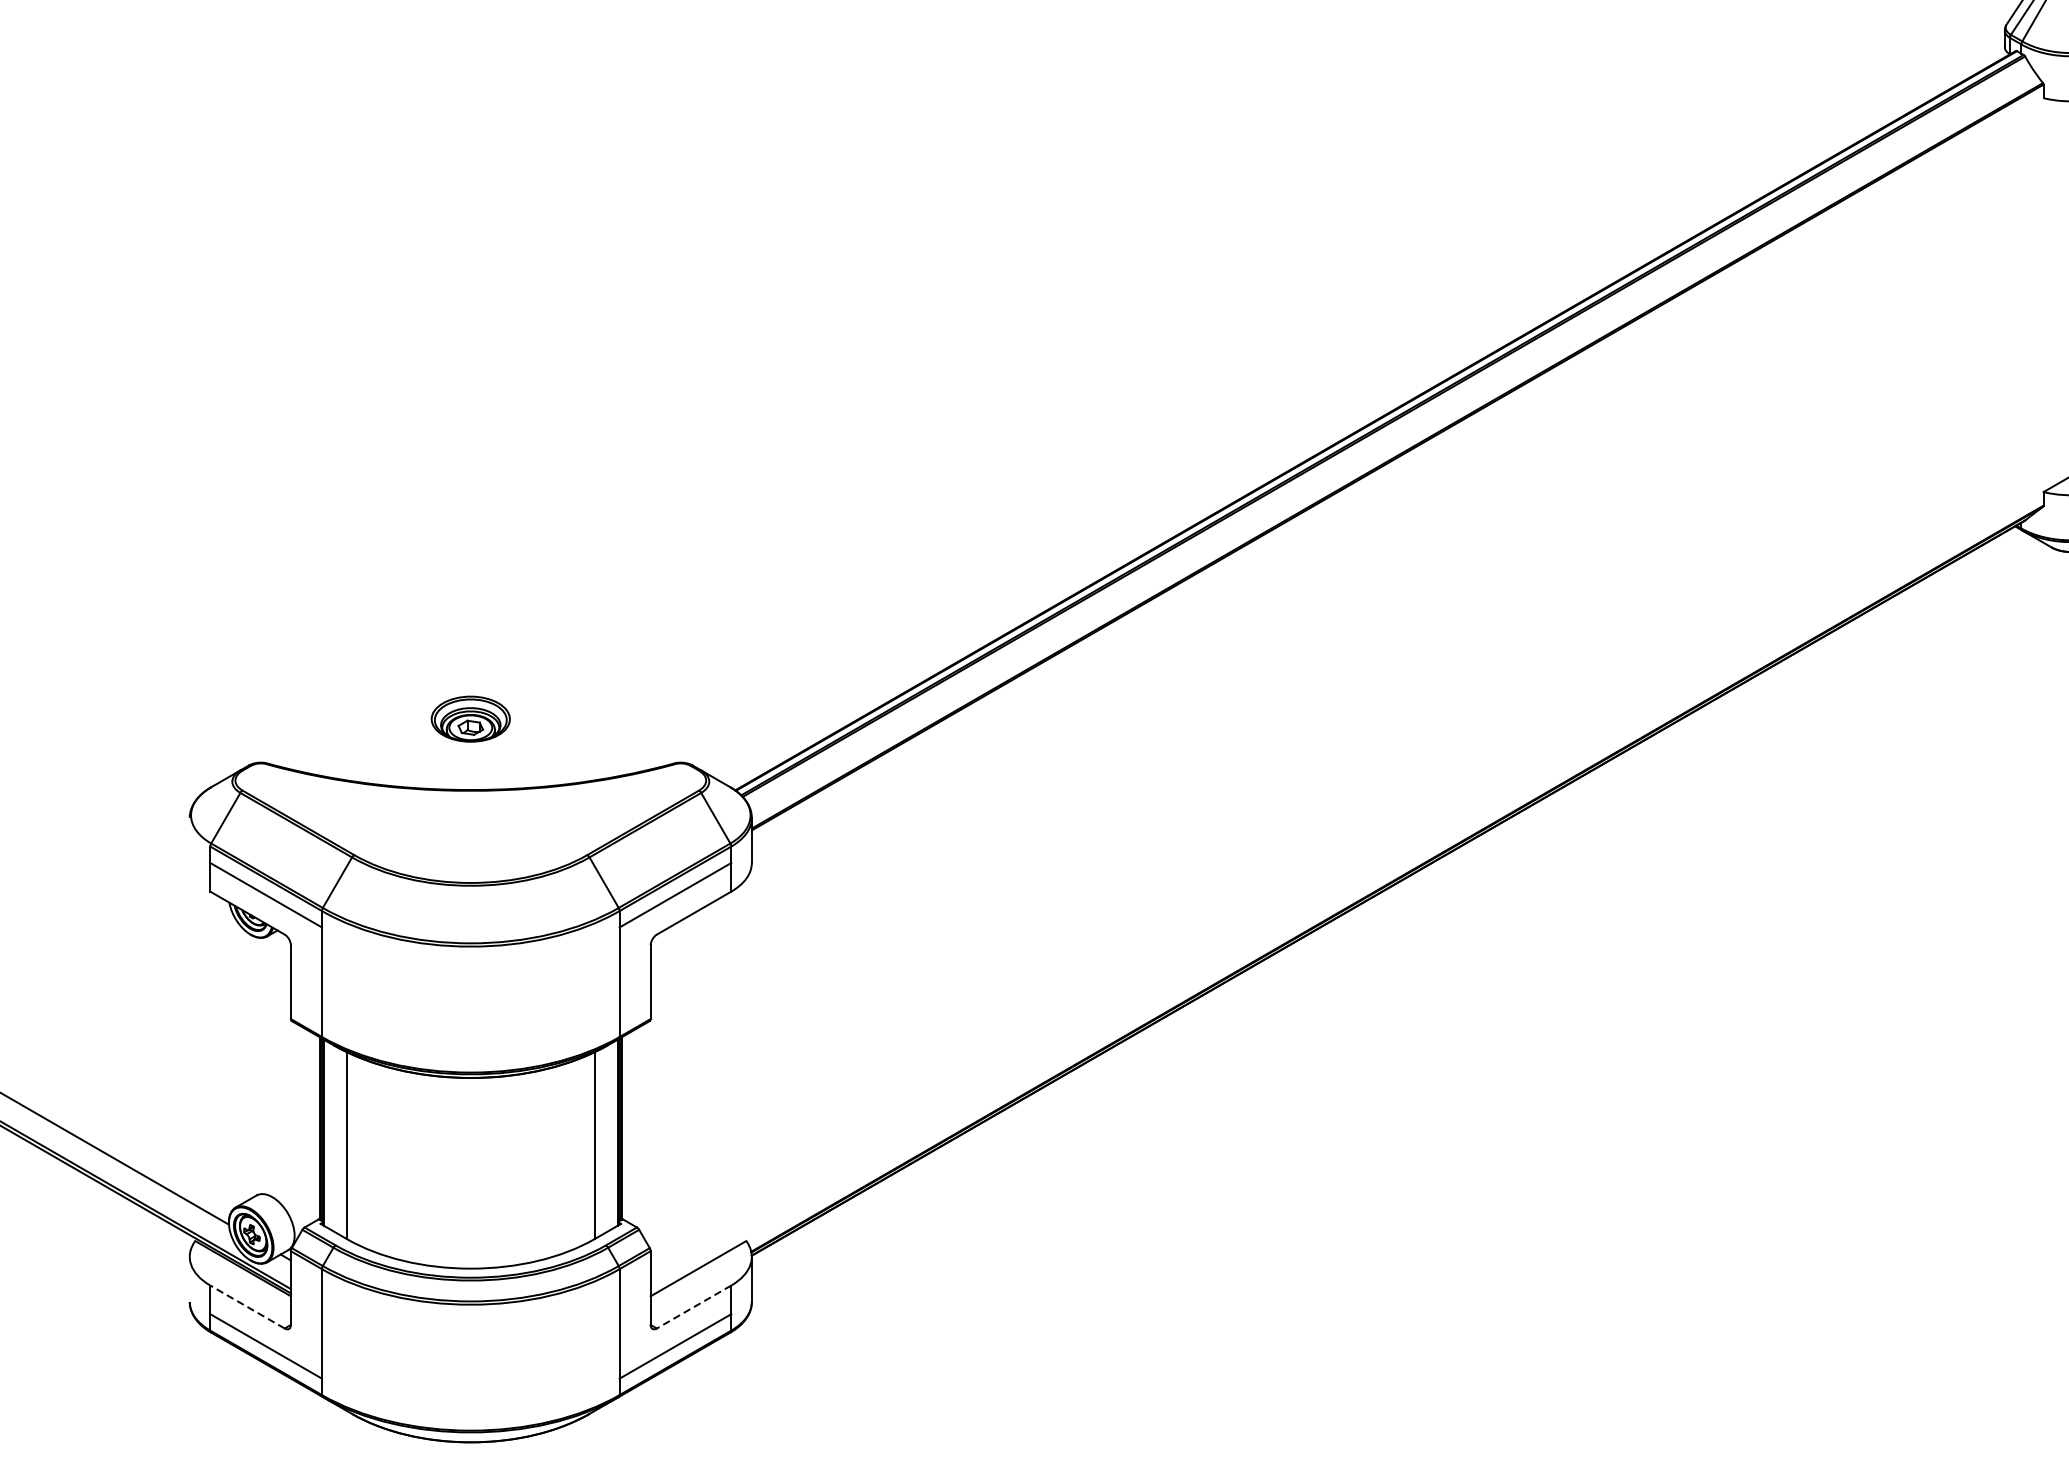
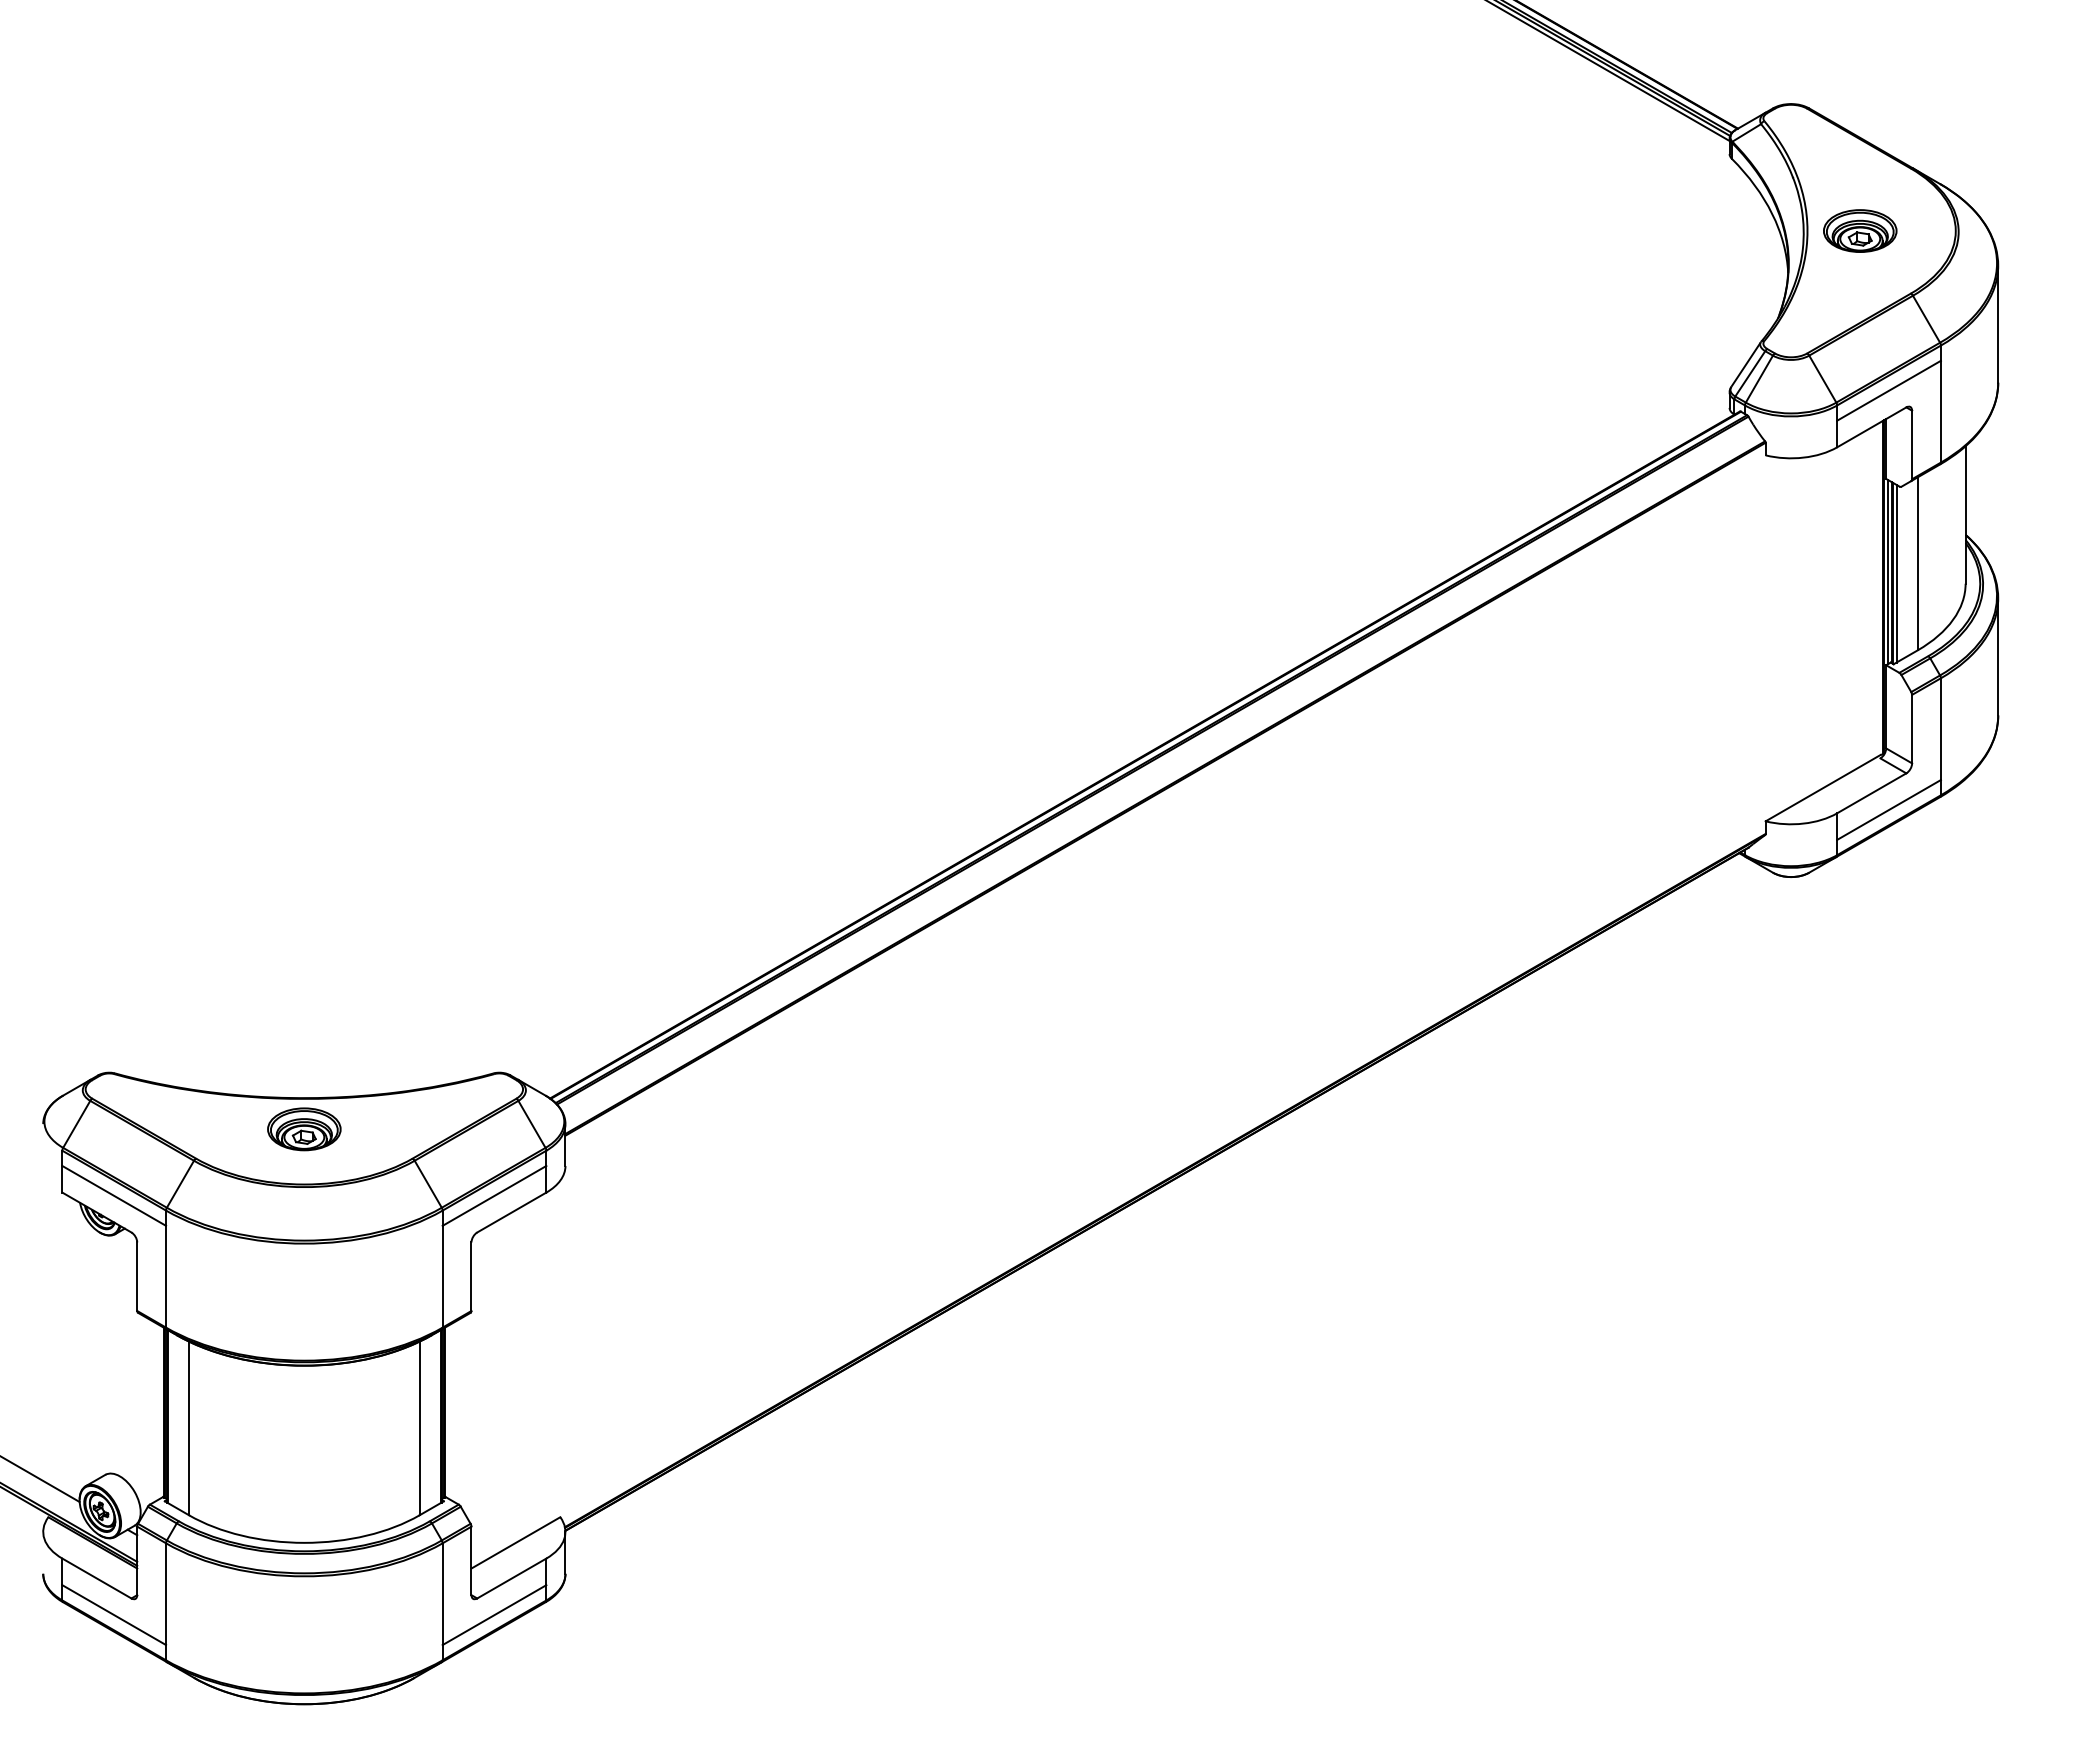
part: (470, 719) -> (304, 1129), moved
line: (247, 1307) -> (96, 1578), dashed -> solid
line: (693, 1307) -> (511, 1578), dashed -> solid

